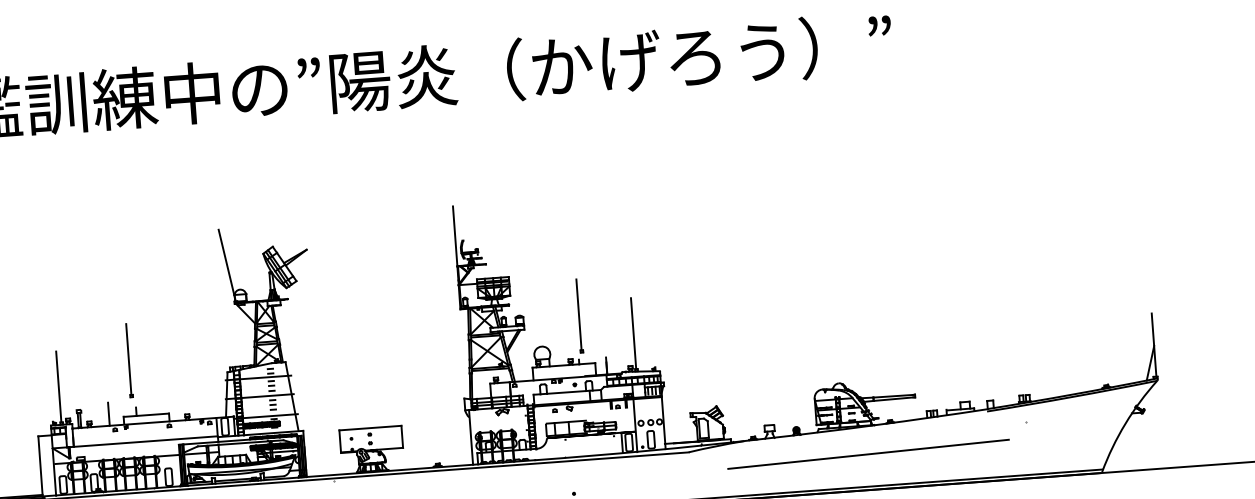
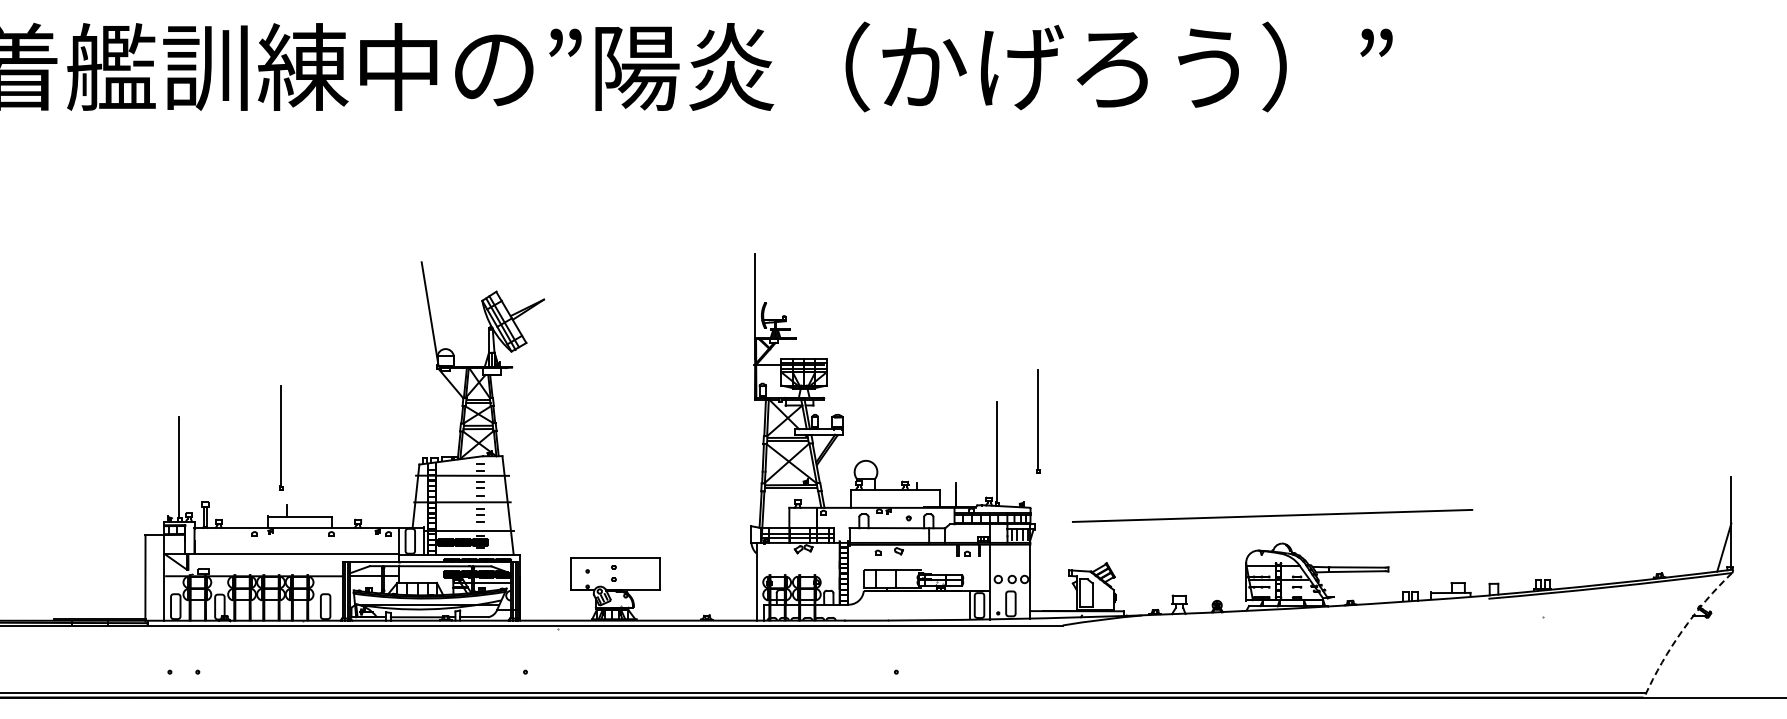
part: (579, 315) -> (1038, 421), moved
line: (108, 414) -> (247, 511), removed
arc: (1125, 423) -> (1682, 630), solid -> dashed
line: (868, 454) -> (1272, 515), moved

